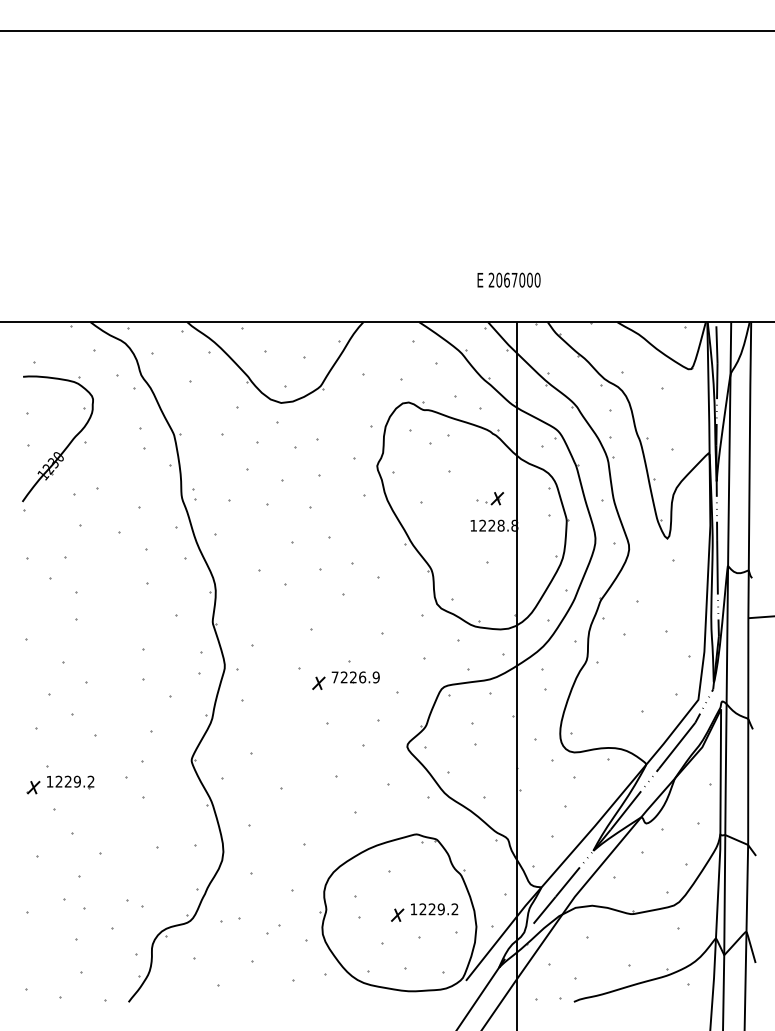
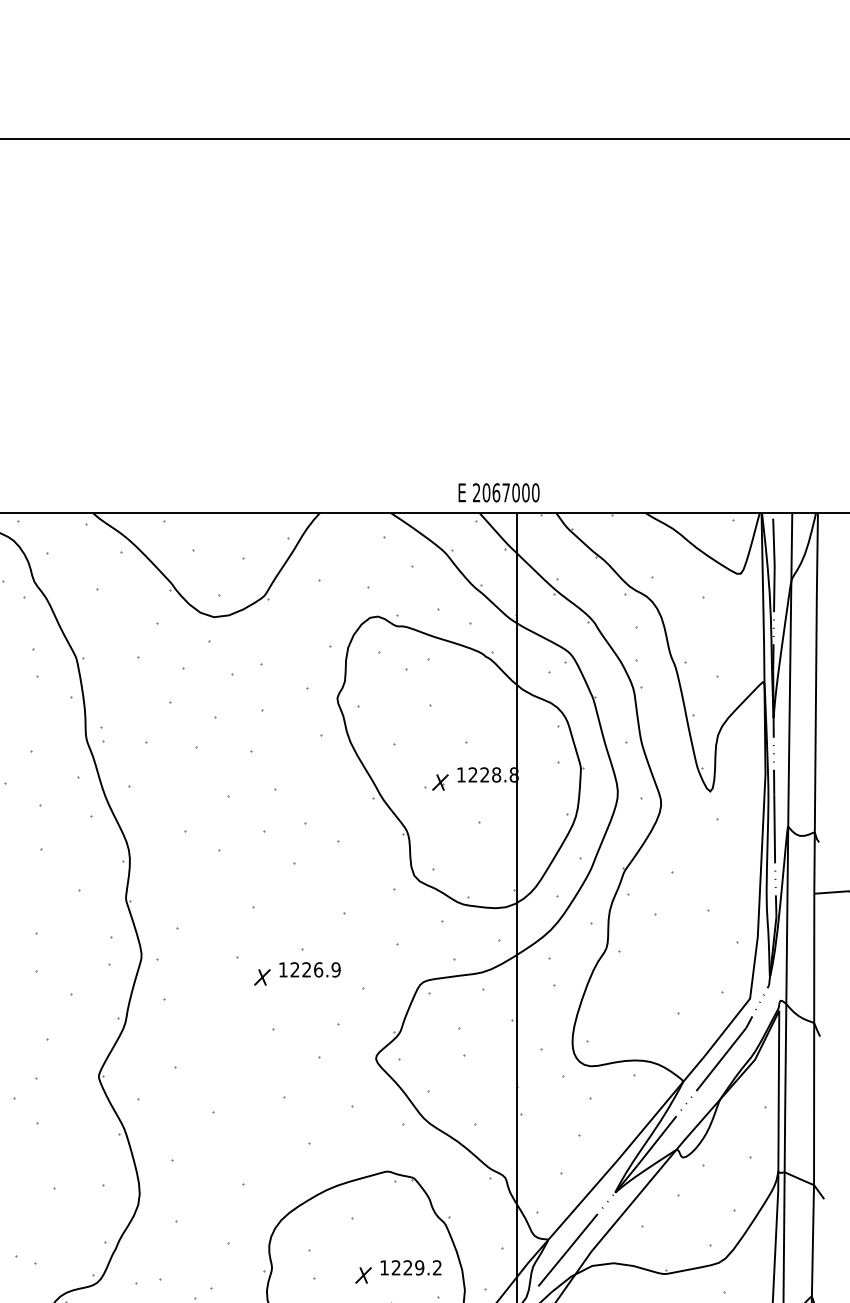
text: (508, 279) -> (498, 491), moved
part: (494, 498) -> (436, 782), moved
text: (334, 677) -> (282, 969), 7226.9 -> 1226.9

